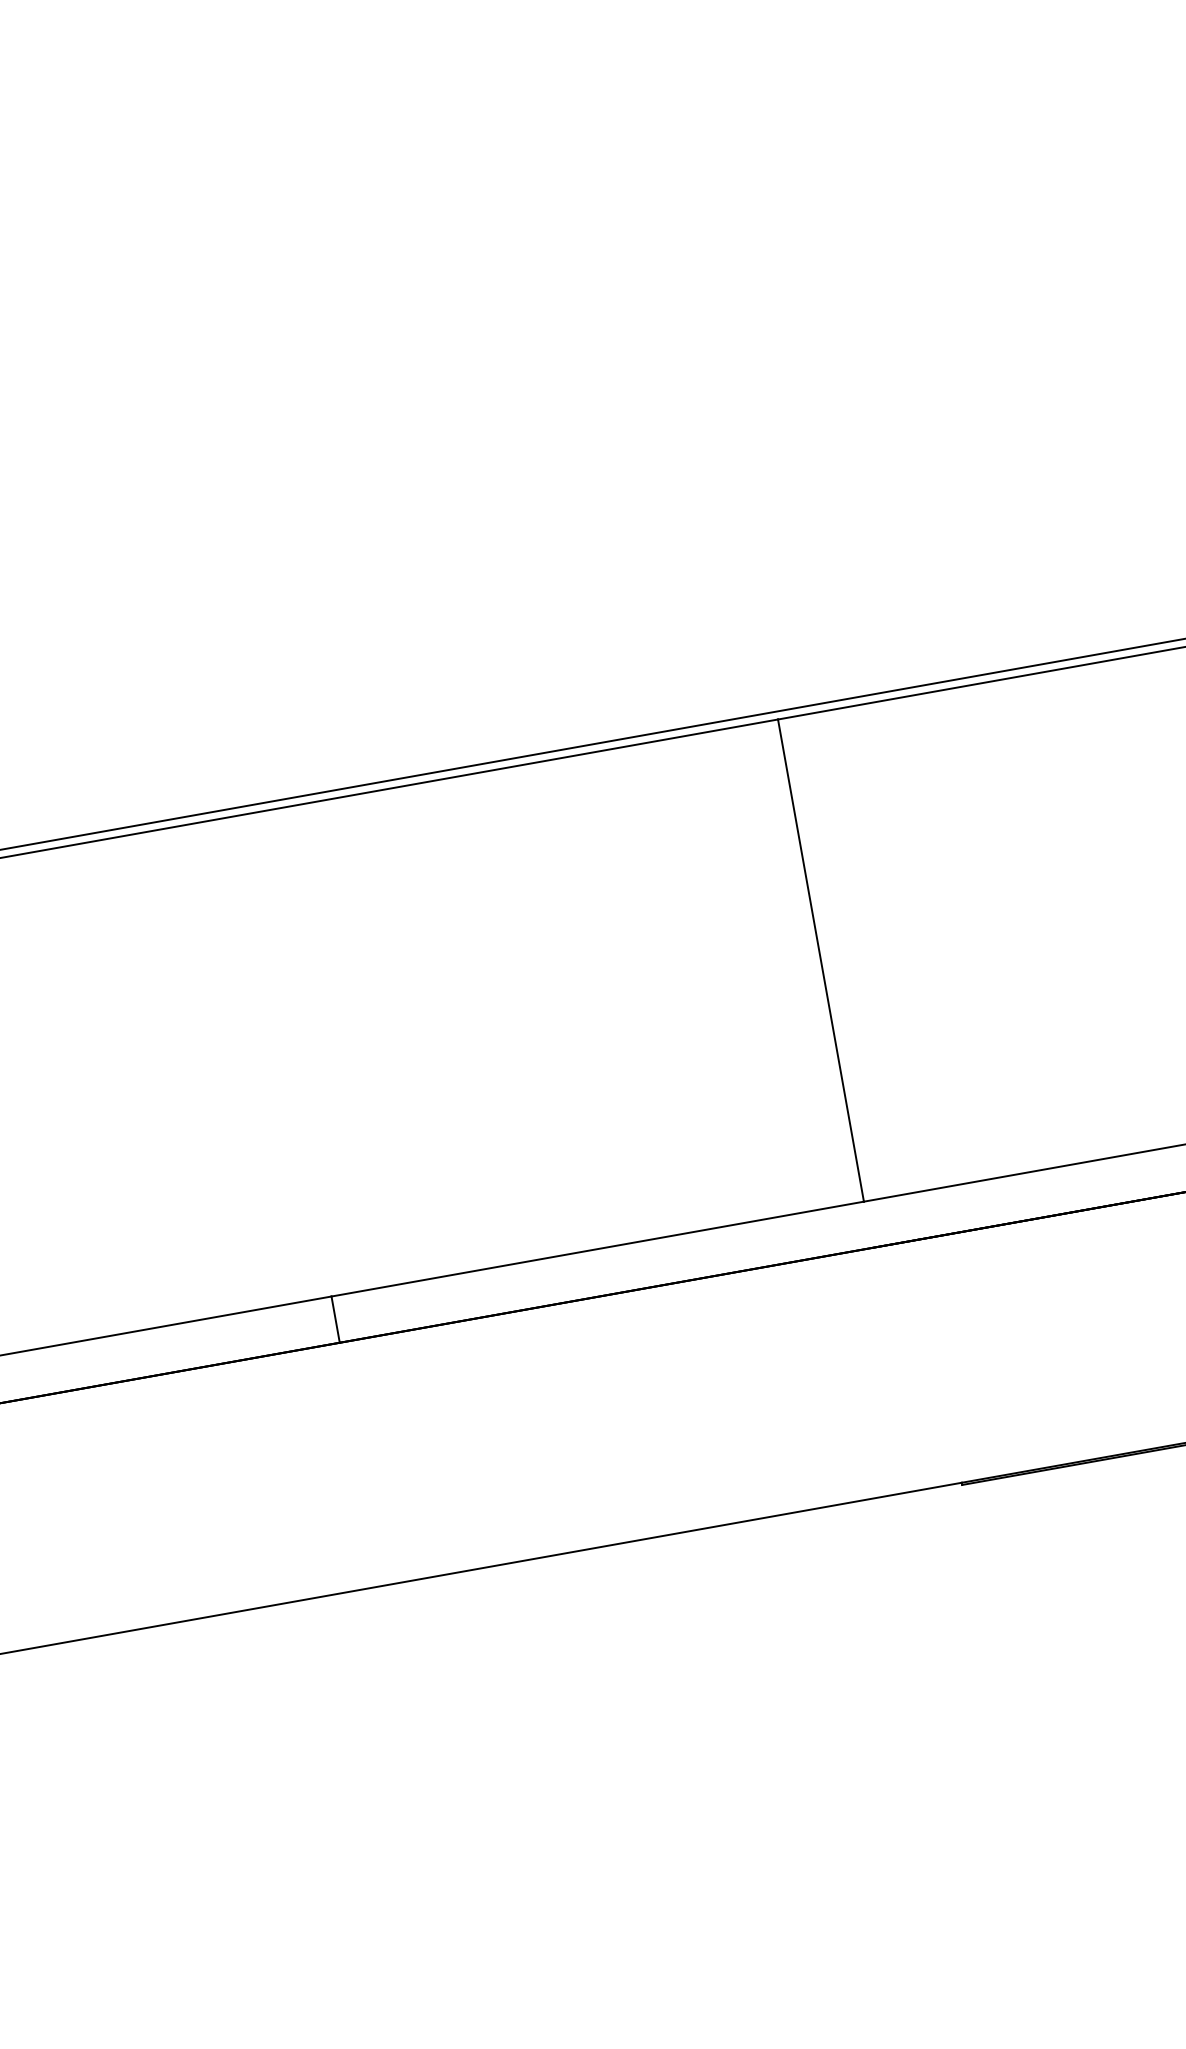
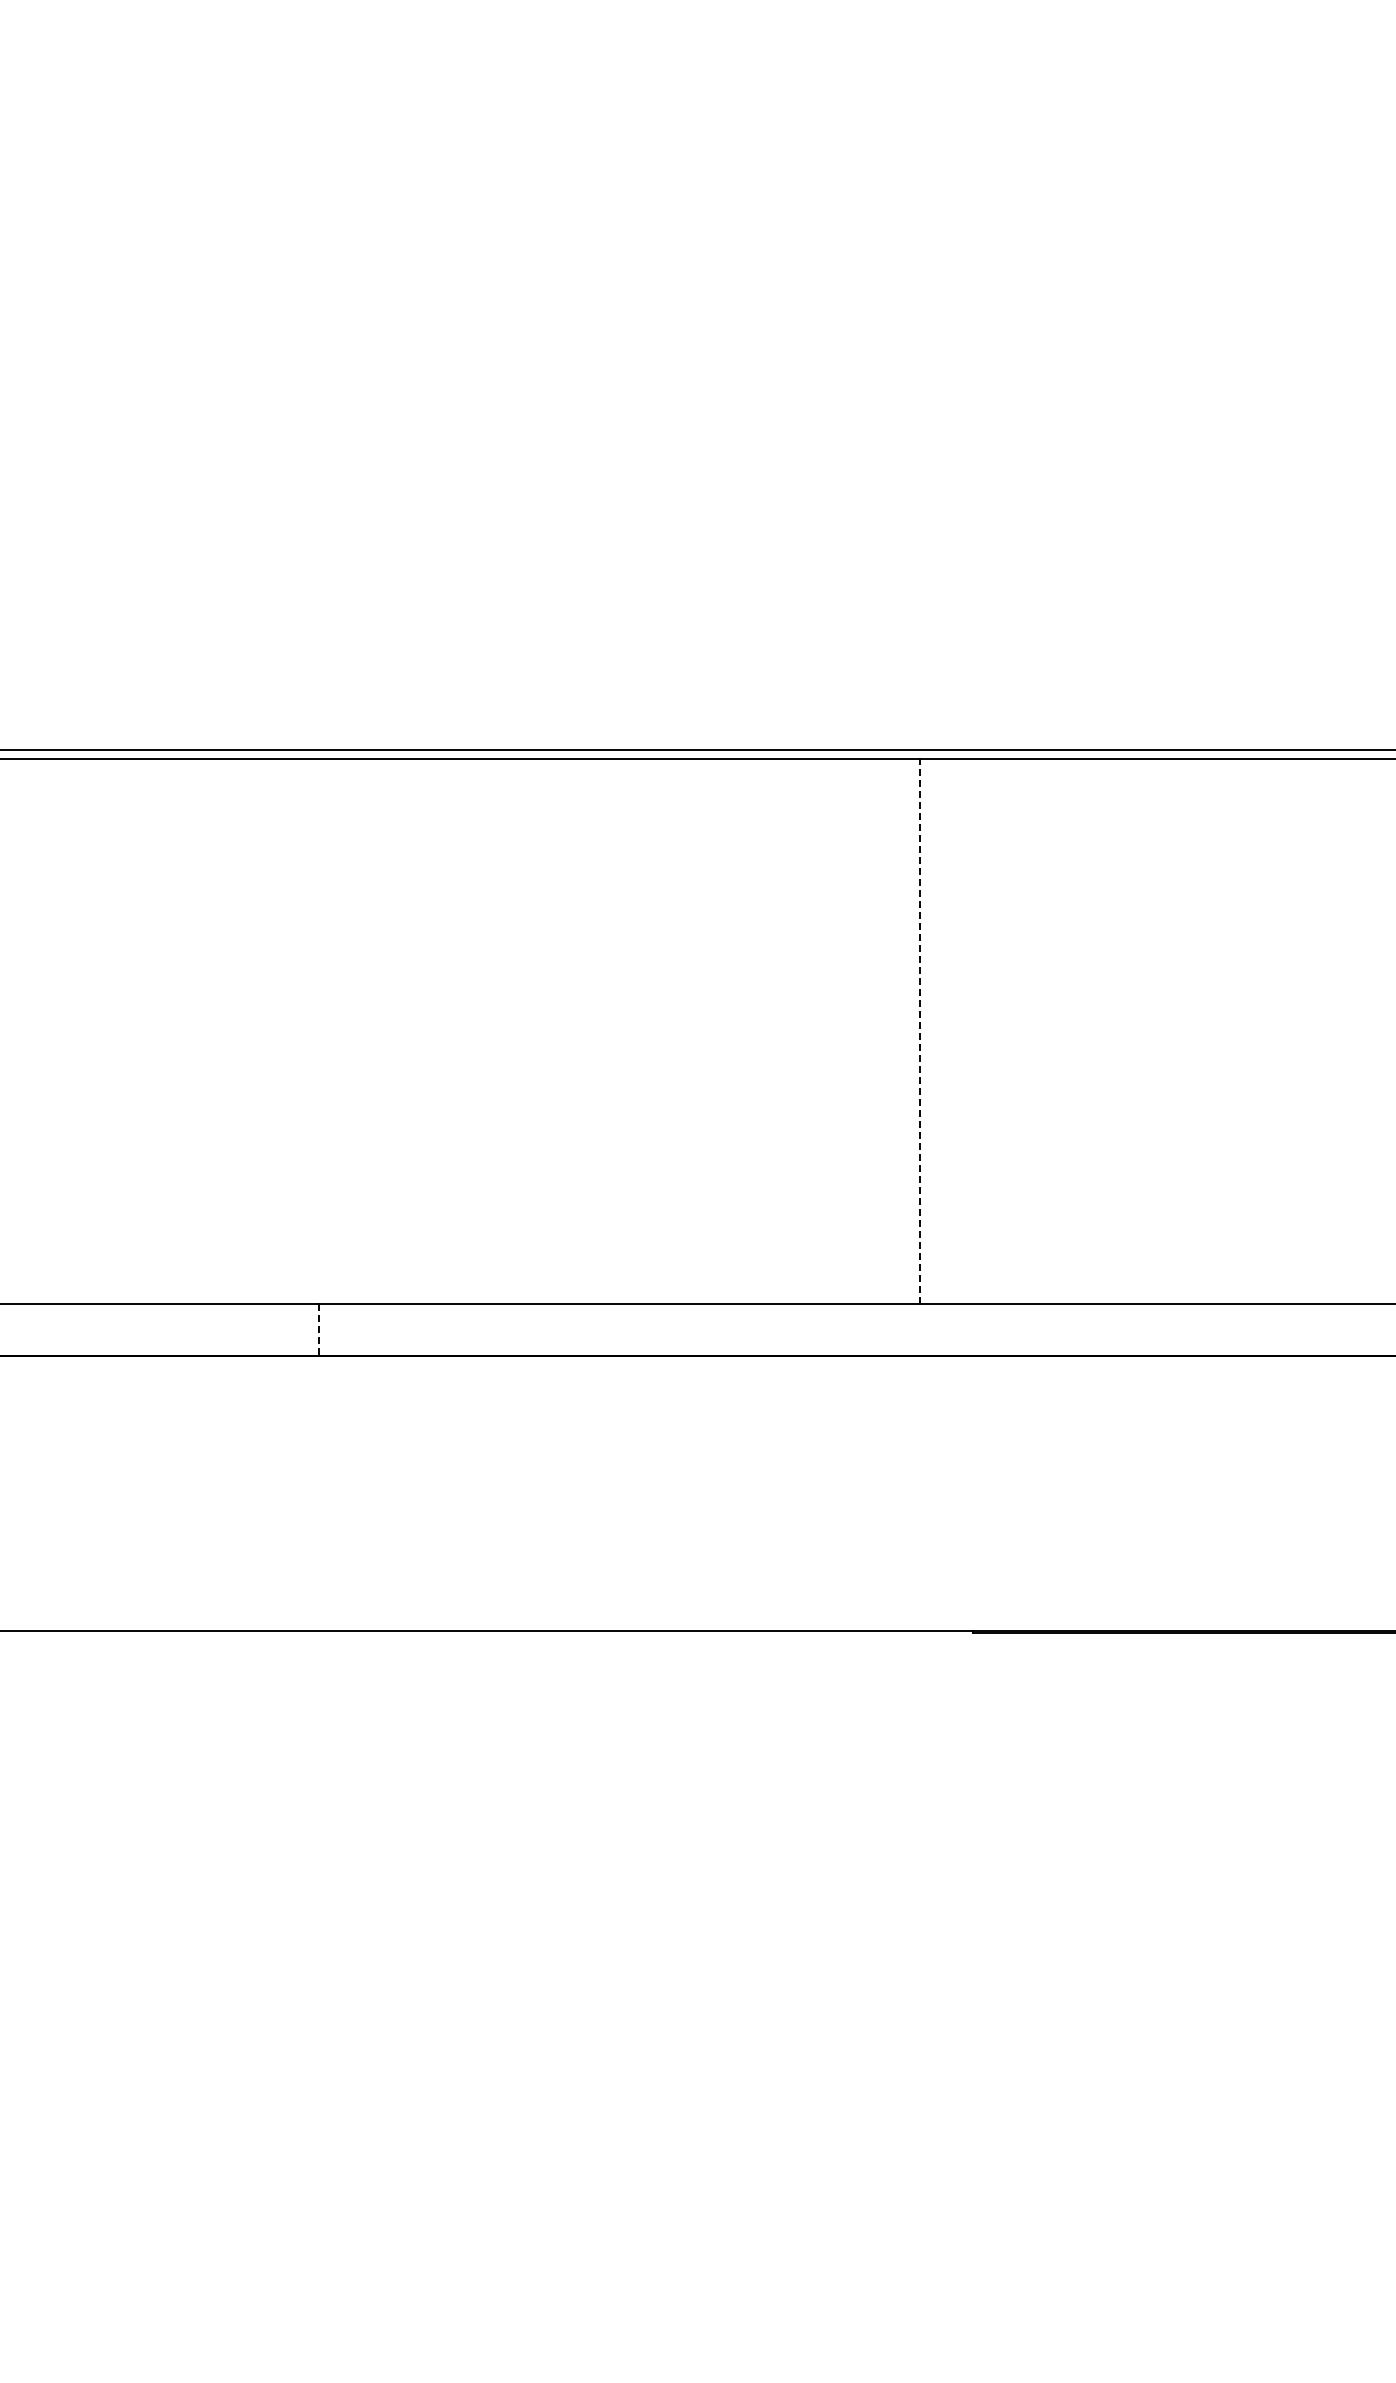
line: (821, 960) -> (920, 1031), solid -> dashed
line: (335, 1320) -> (318, 1330), solid -> dashed

